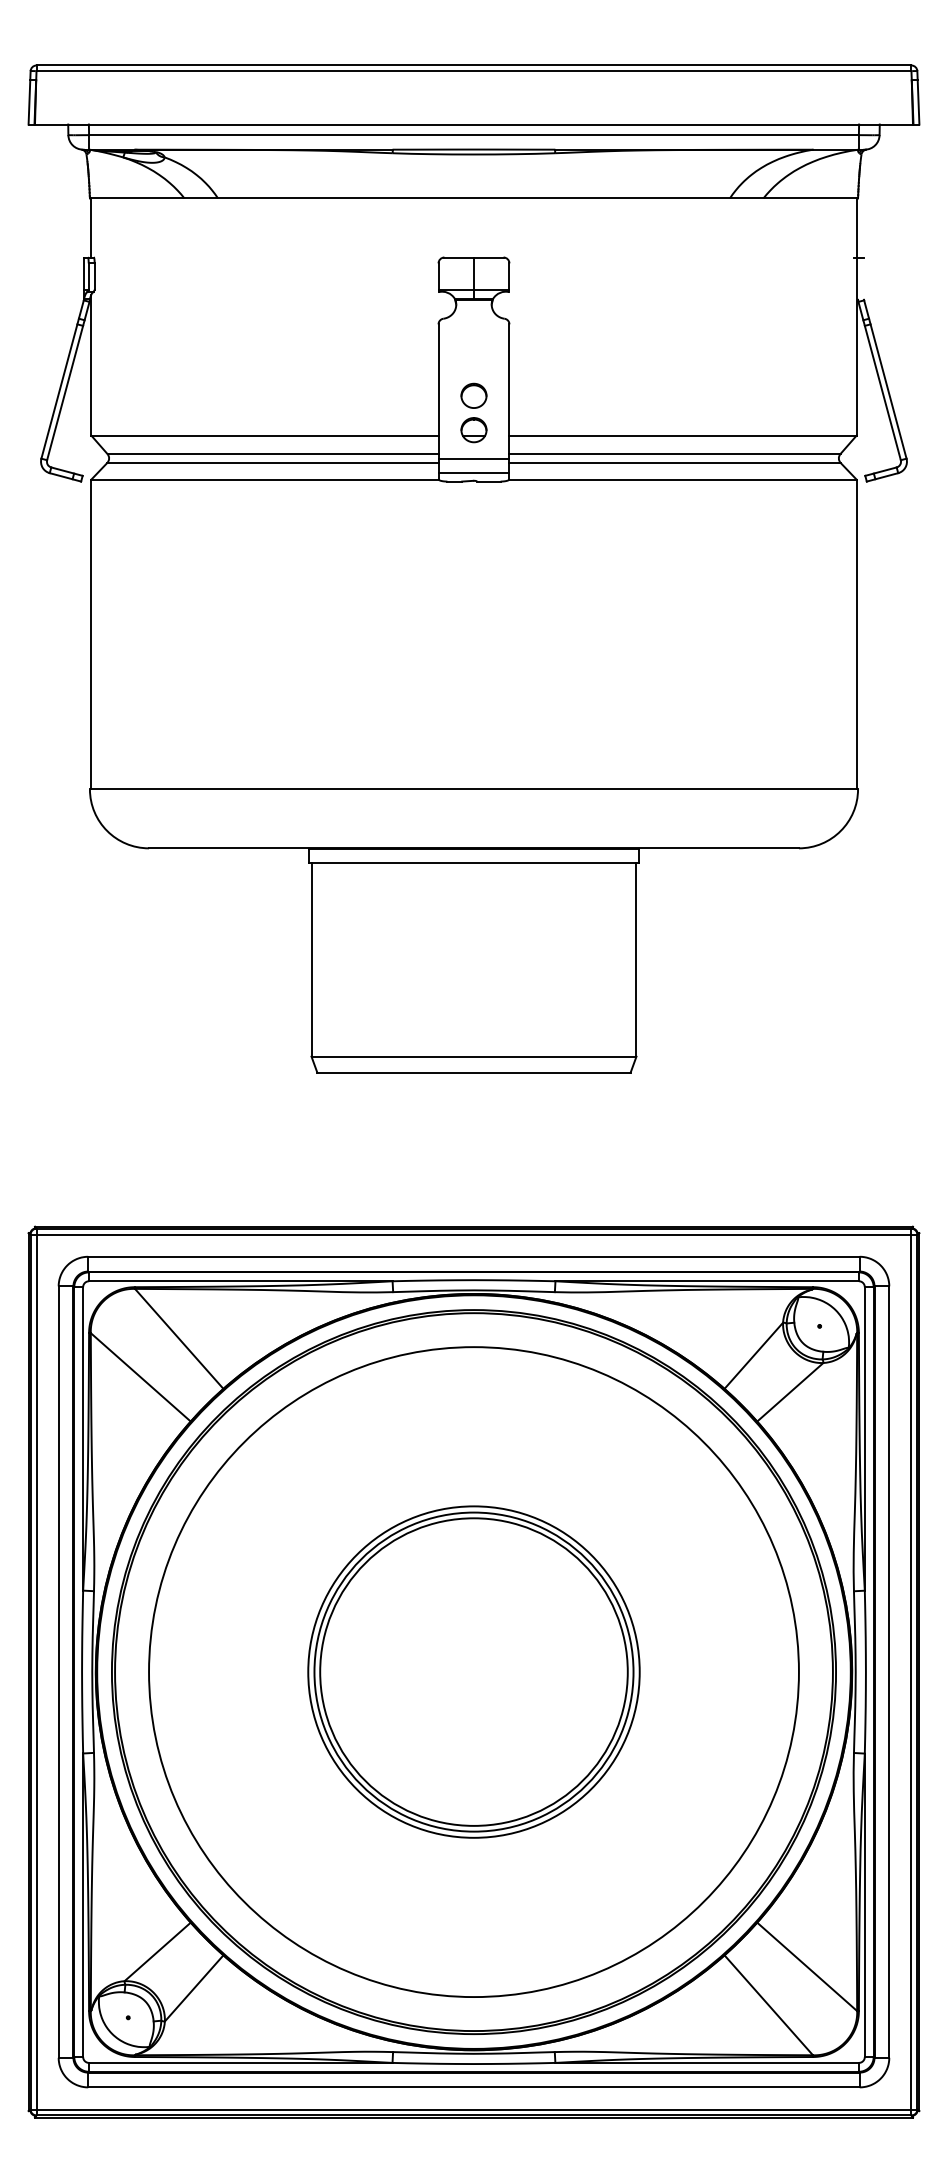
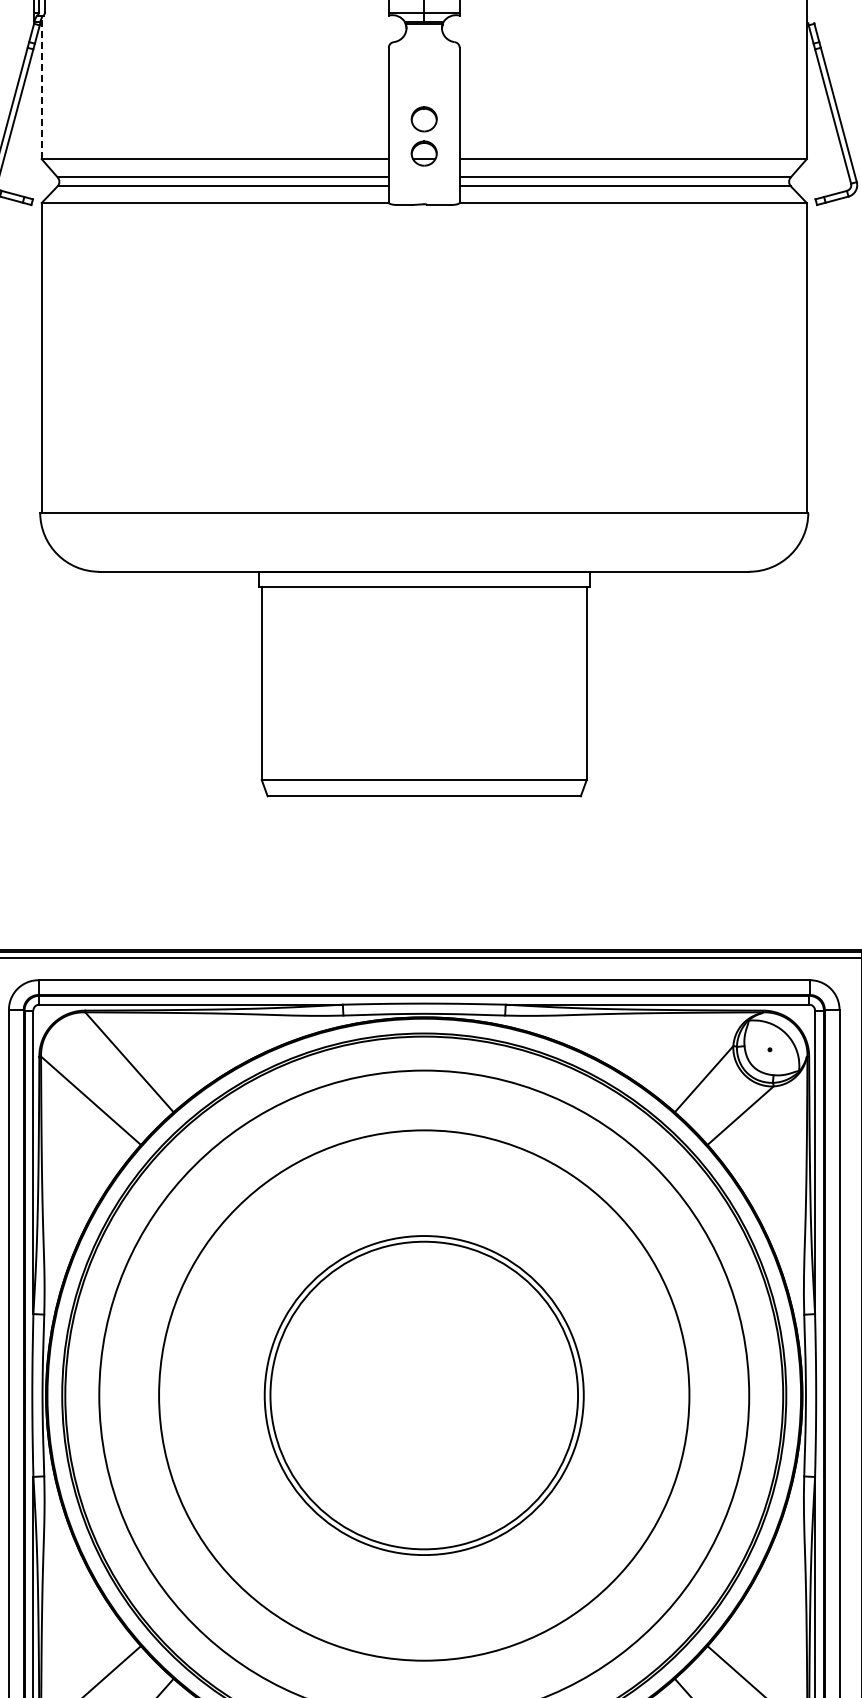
line: (91, 365) -> (41, 88), solid -> dashed
line: (473, 458) -> (423, 181), removed
line: (473, 473) -> (423, 196), removed
circle: (473, 1671) -> (423, 1394), size x1.6

